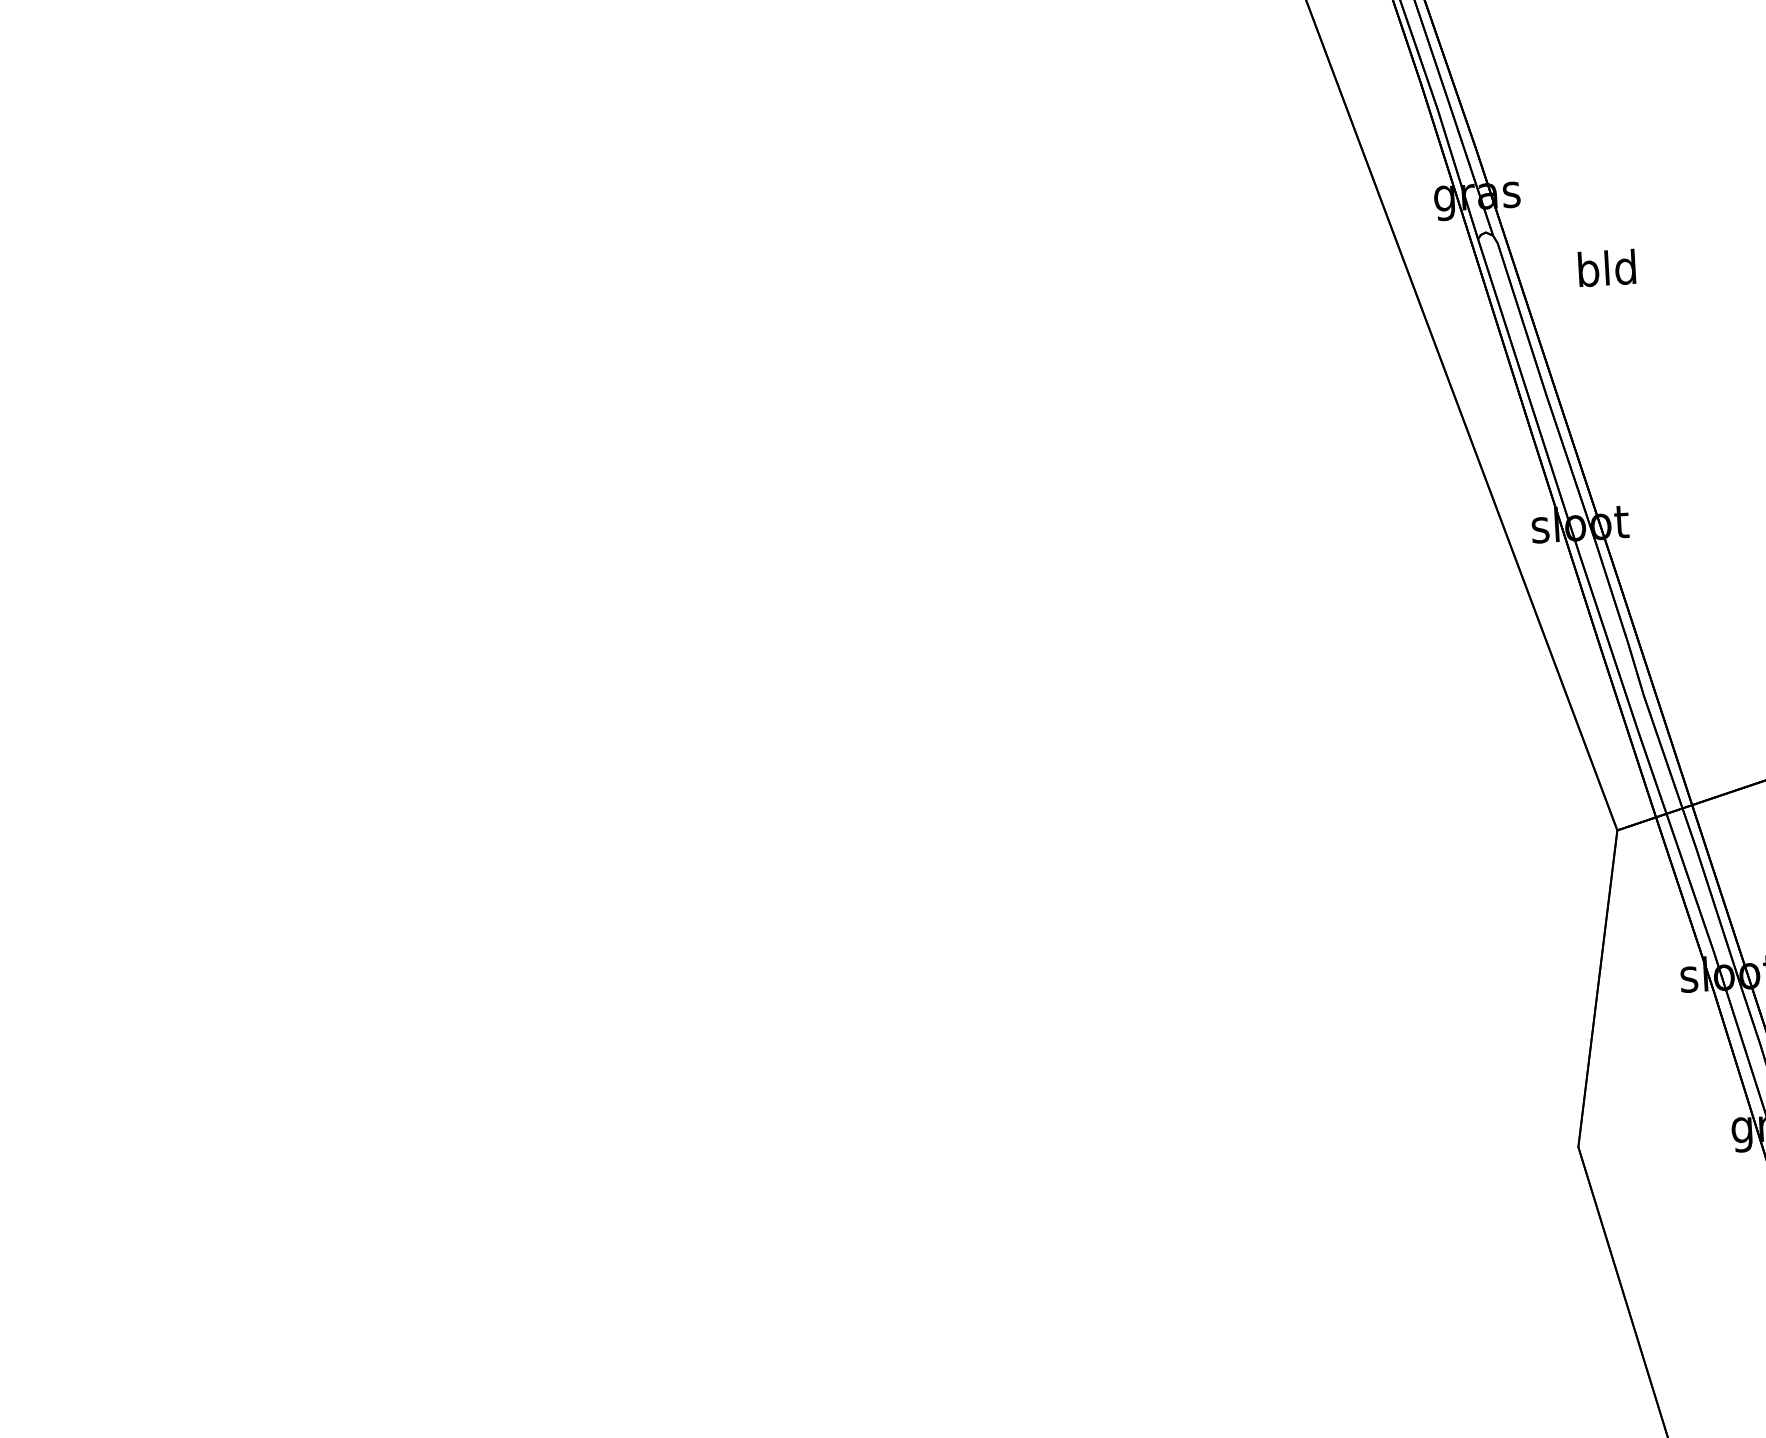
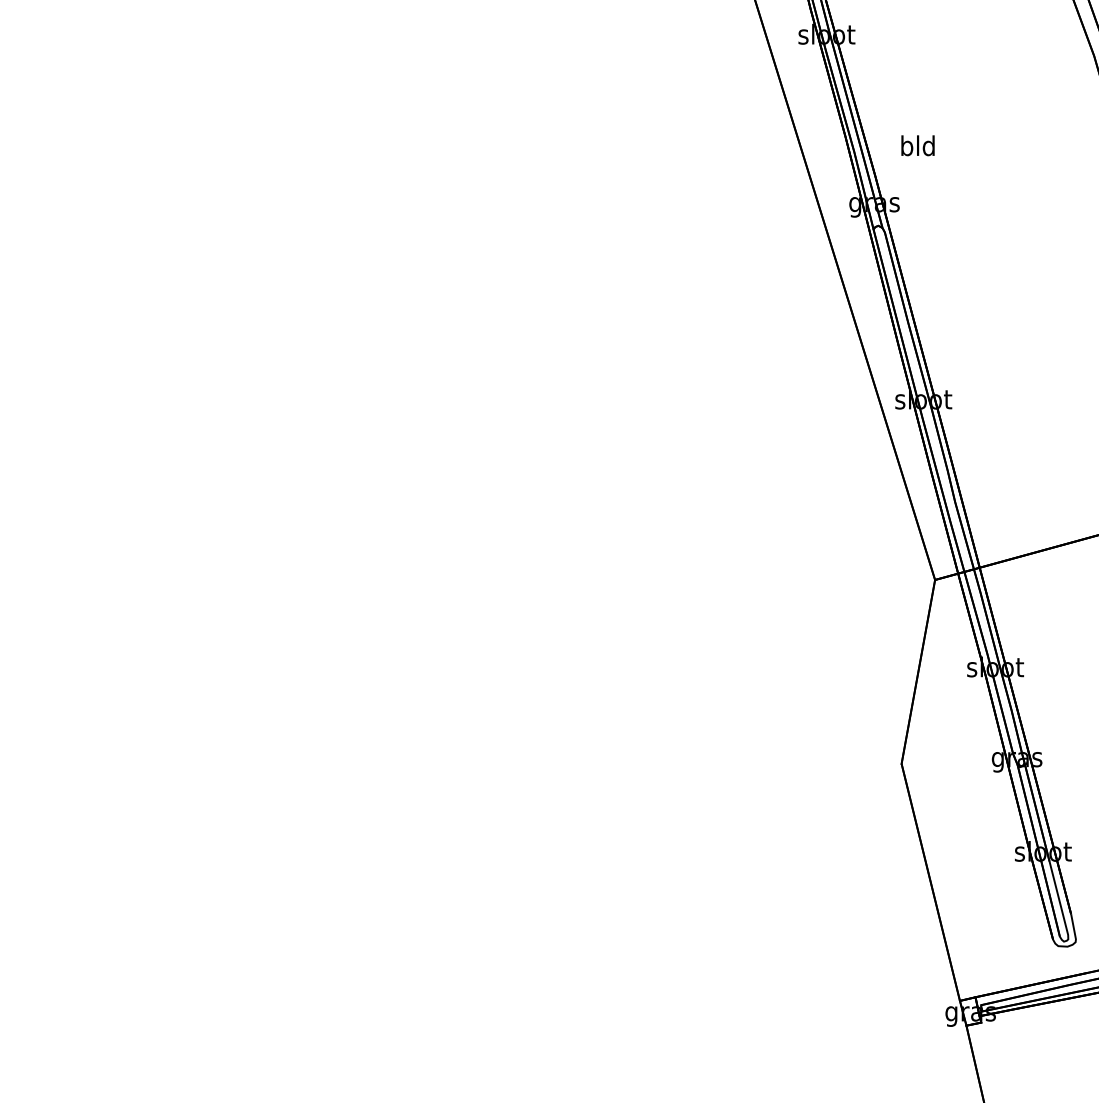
text: (1606, 267) -> (917, 145), moved

